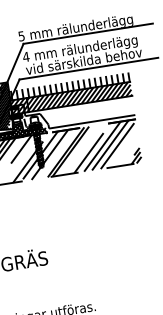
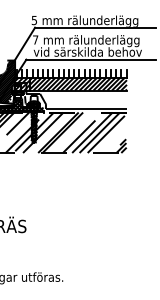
text: (25, 56) -> (35, 39), 4 -> 7

